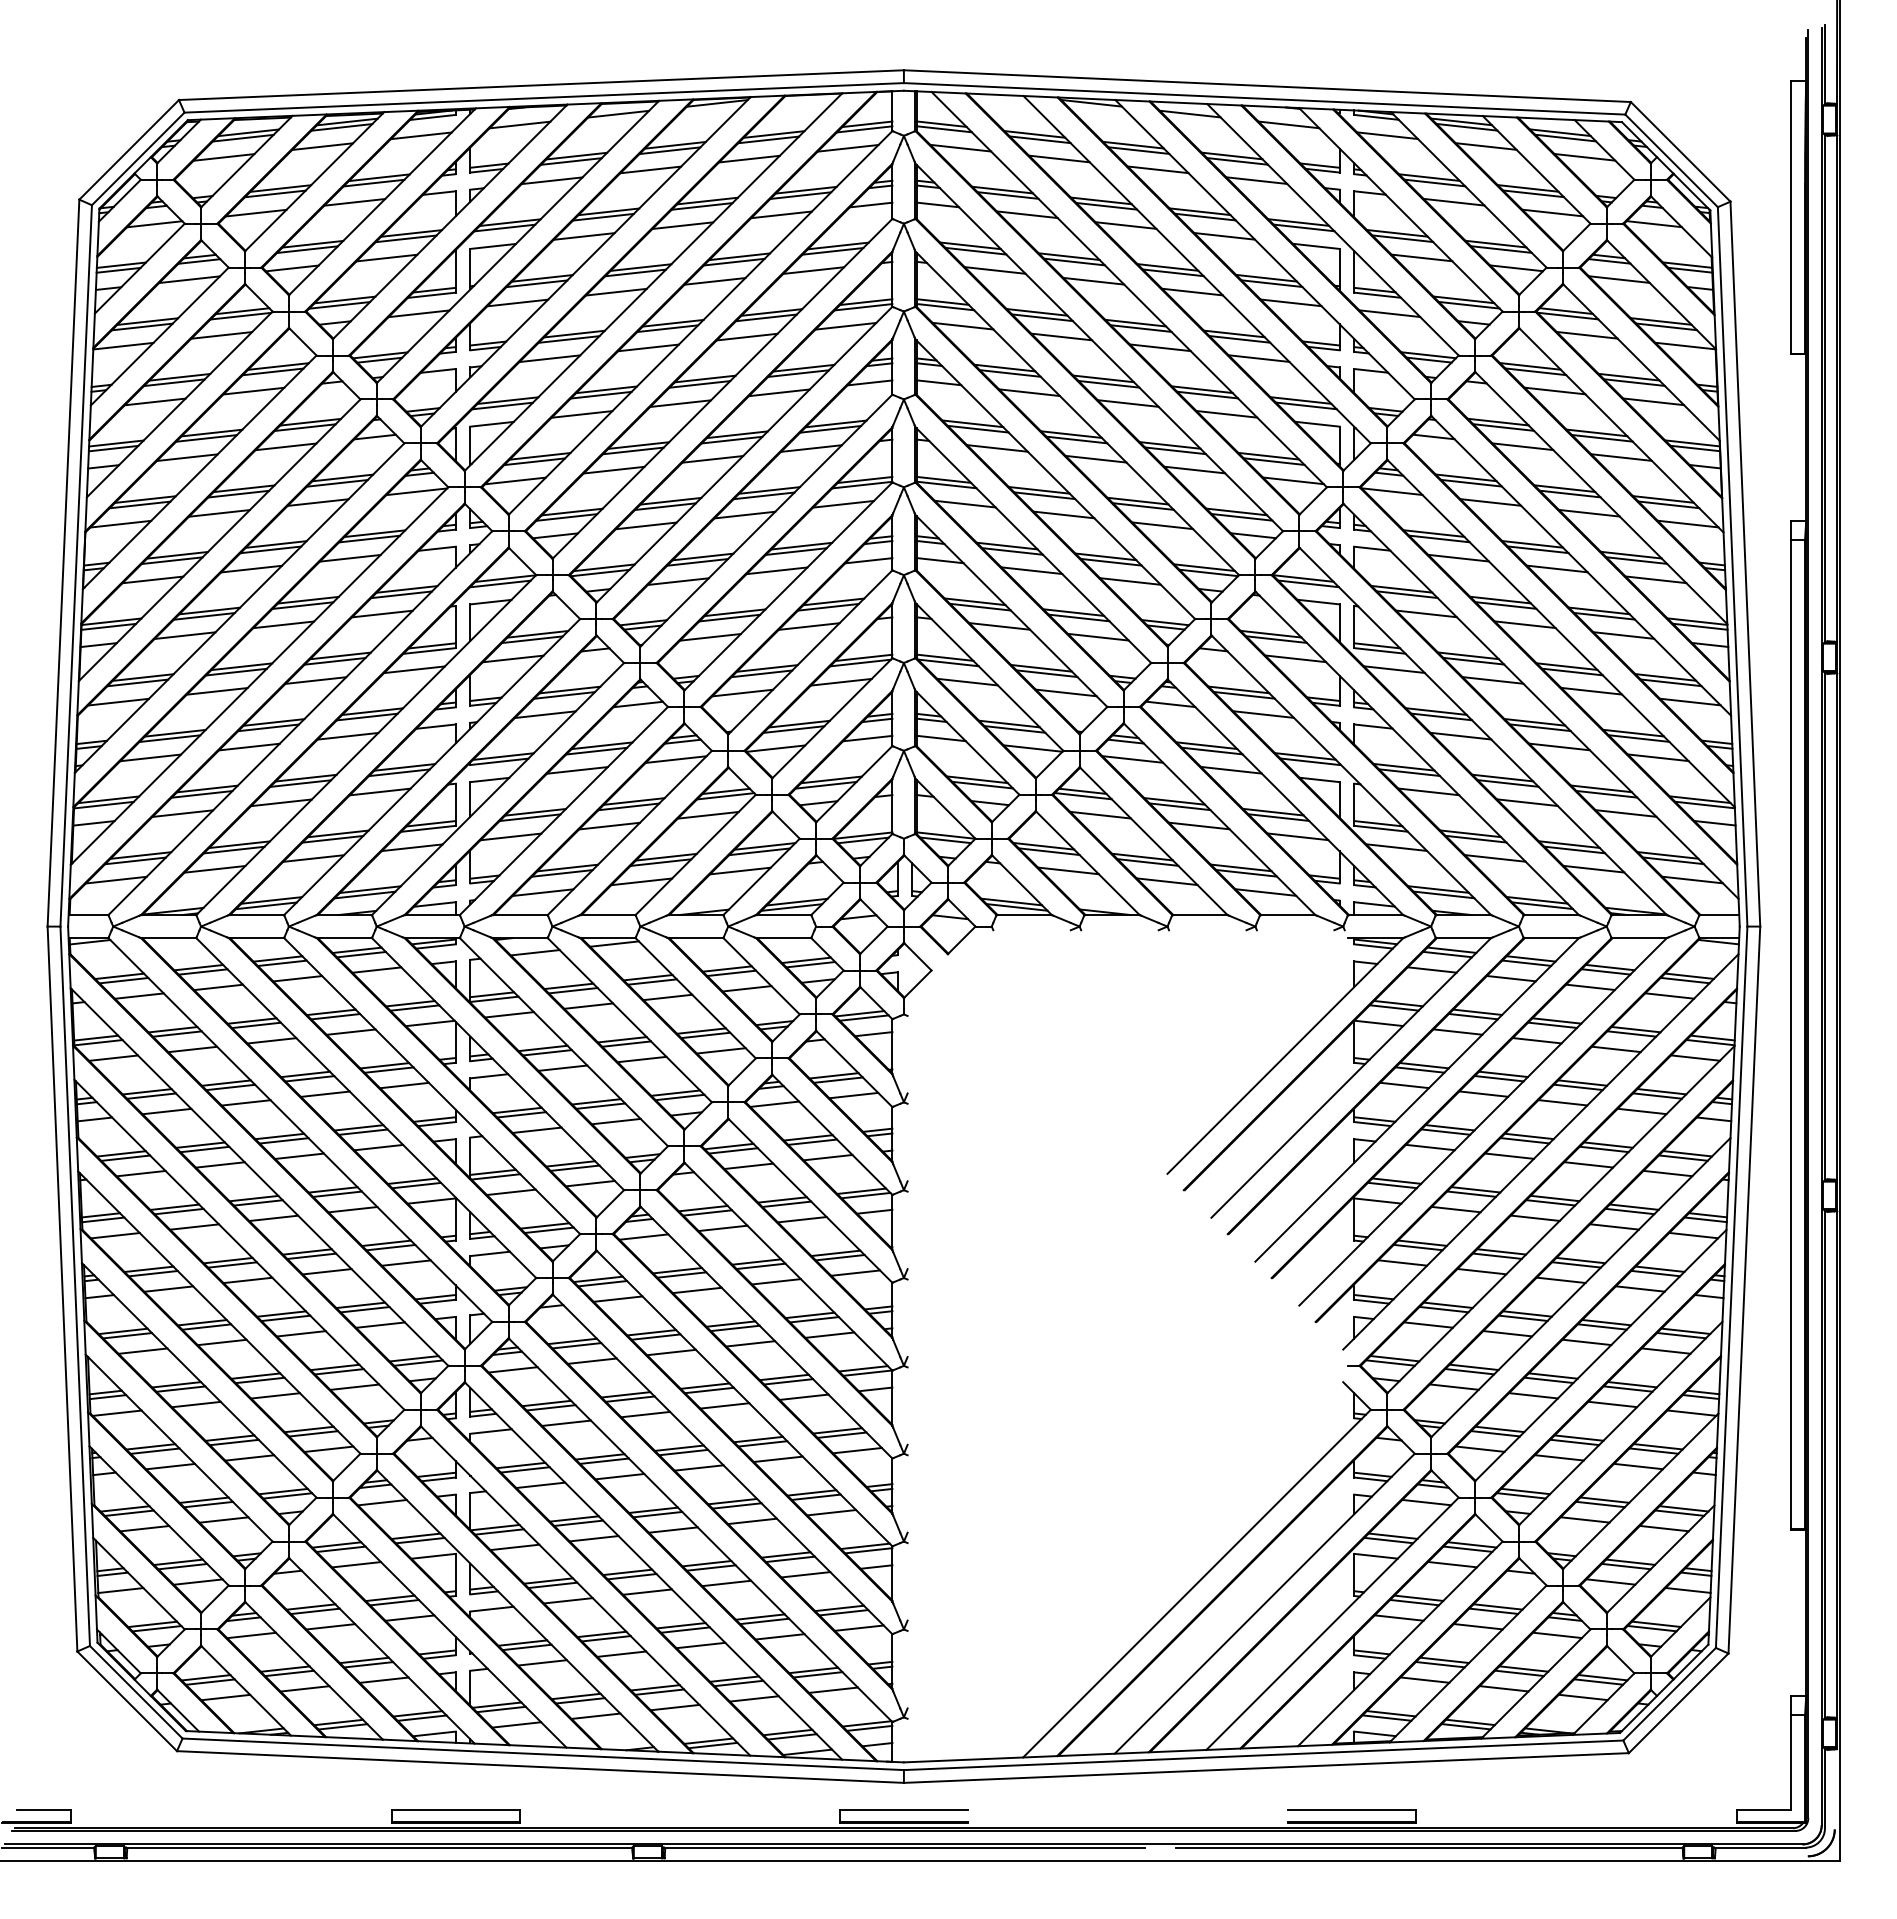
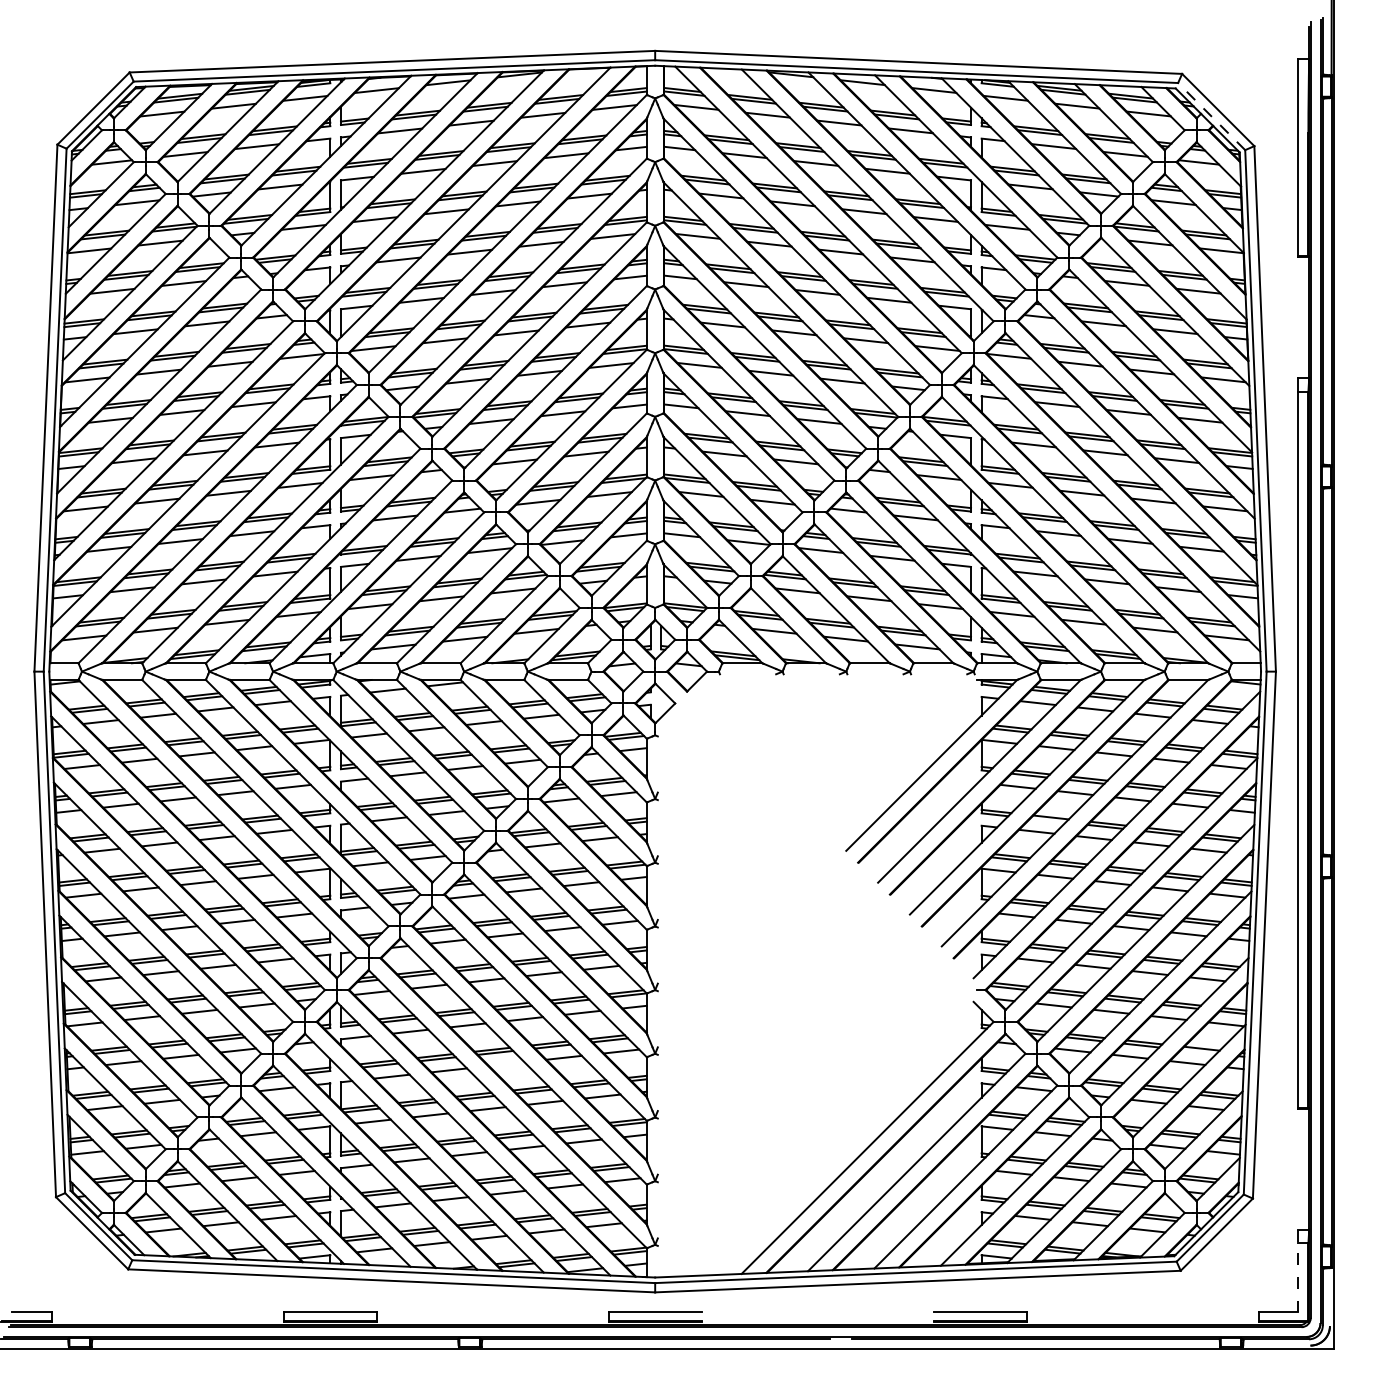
line: (1671, 160) -> (1211, 116), solid -> dashed
line: (1445, 1131) -> (1047, 820), removed
line: (1653, 1450) -> (1198, 1051), removed
line: (698, 1467) -> (506, 1063), removed
line: (1790, 1752) -> (1297, 1270), solid -> dashed

